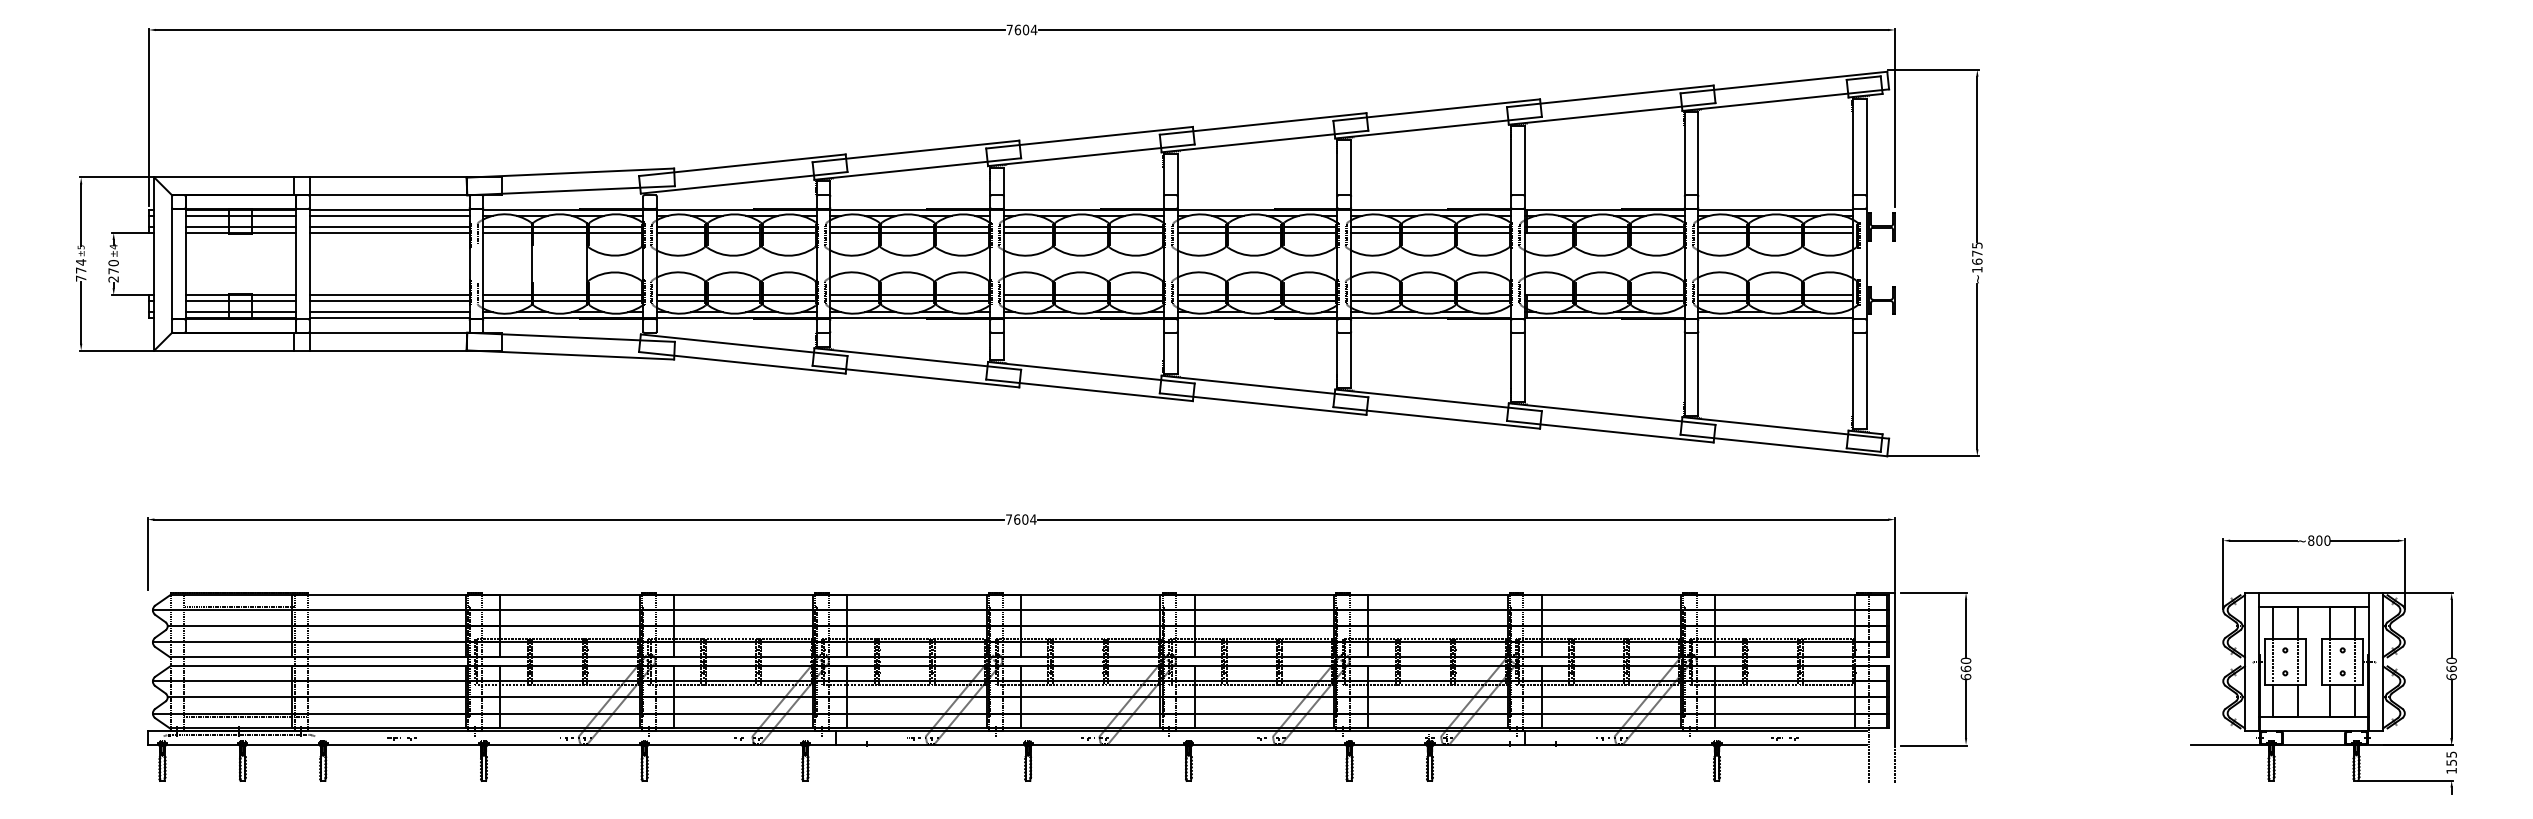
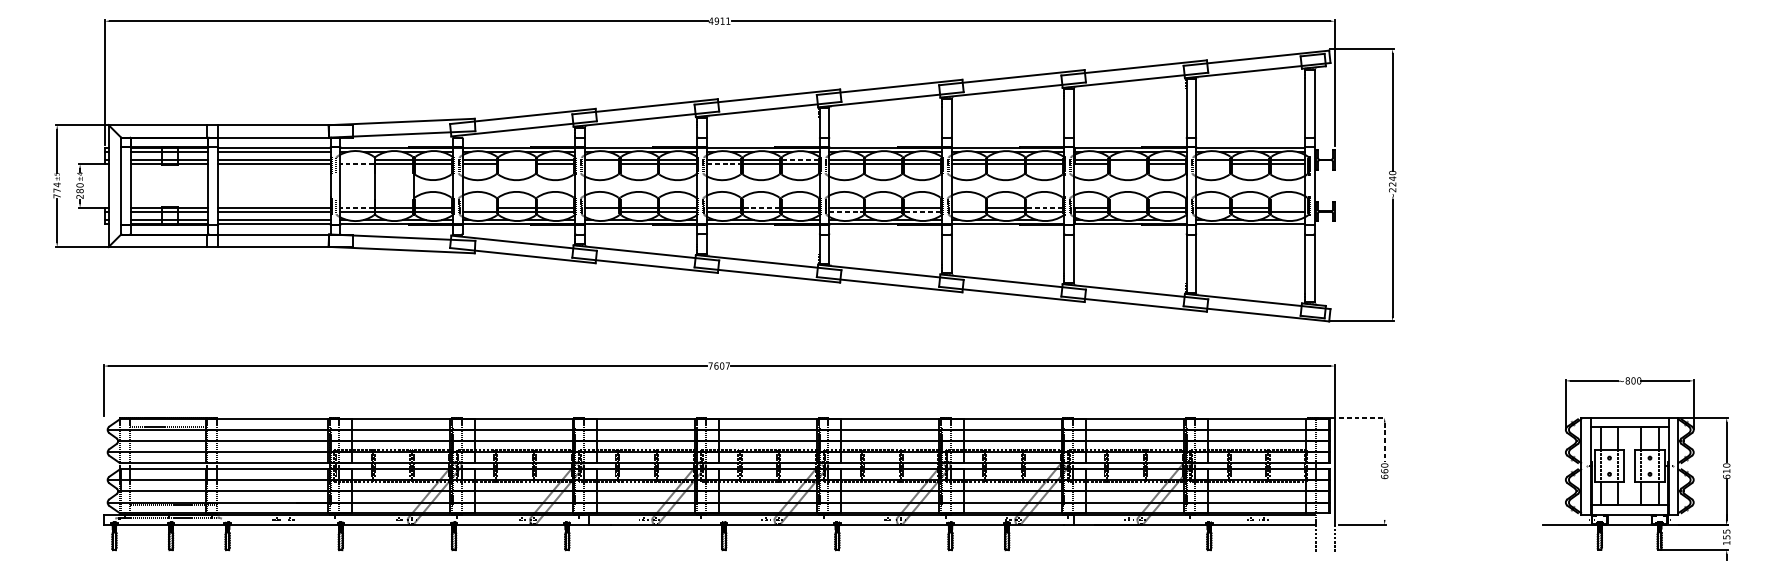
text: (1021, 29) -> (719, 20), 7604 -> 4911
line: (506, 227) -> (356, 160), removed
line: (1136, 227) -> (800, 160), solid -> dashed
line: (506, 233) -> (356, 164), solid -> dashed
line: (733, 233) -> (516, 164), removed
line: (853, 233) -> (601, 164), removed
line: (1027, 233) -> (723, 164), solid -> dashed
line: (1601, 233) -> (1127, 164), removed
line: (1721, 233) -> (1212, 164), removed
text: (1977, 257) -> (1392, 181), ~1675 -> ~2240
text: (113, 271) -> (79, 191), 270 -> 280
line: (506, 295) -> (356, 208), solid -> dashed
line: (680, 295) -> (479, 208), removed
line: (1081, 295) -> (761, 208), solid -> dashed
line: (1374, 295) -> (968, 208), removed
line: (1484, 295) -> (1045, 208), solid -> dashed
line: (1601, 295) -> (1127, 208), removed
line: (1828, 295) -> (1287, 208), removed
line: (853, 300) -> (601, 211), removed
line: (1201, 300) -> (846, 211), solid -> dashed
line: (1310, 300) -> (922, 211), solid -> dashed
line: (1721, 300) -> (1212, 211), removed
text: (1033, 519) -> (727, 365), 7604 -> 7607
line: (1934, 592) -> (1362, 417), solid -> dashed
line: (1966, 628) -> (1385, 442), solid -> dashed
text: (2451, 668) -> (1726, 470), 660 -> 610
line: (1966, 709) -> (1385, 499), removed

